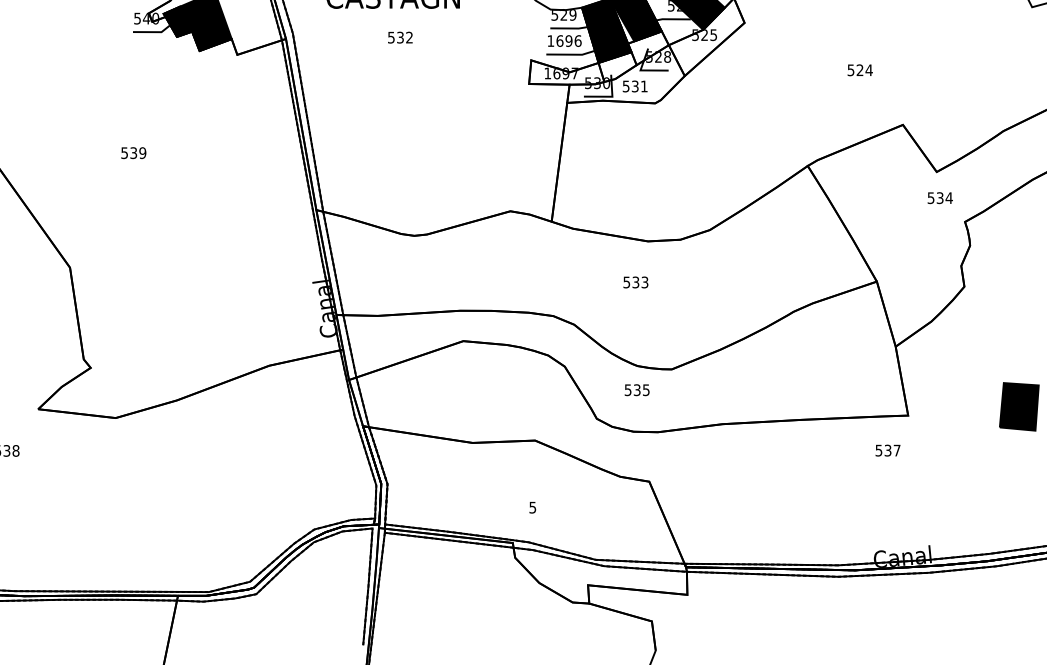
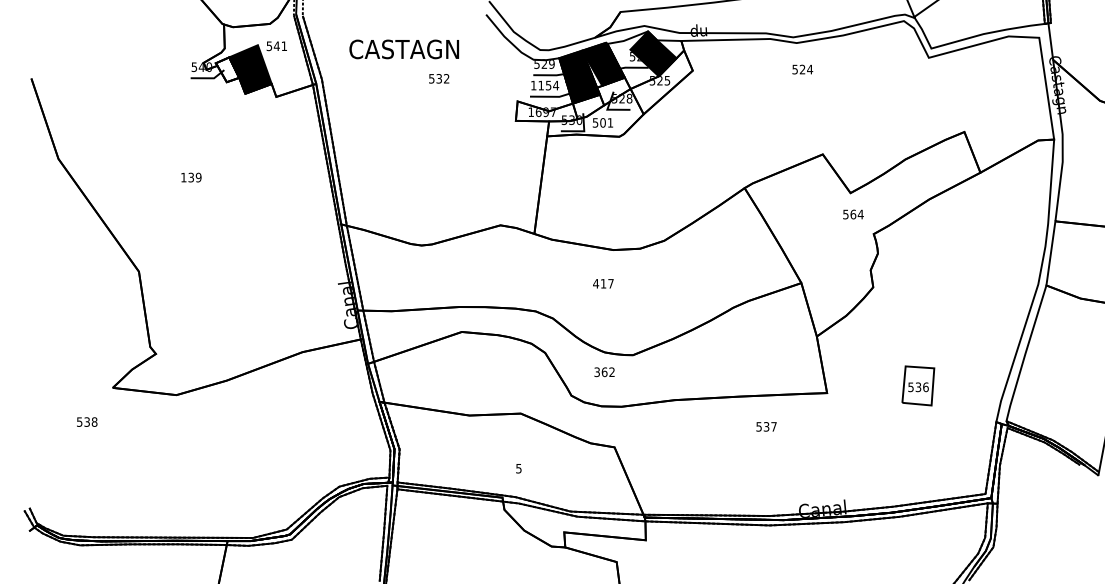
fill: (177, 21) -> (227, 69), removed
text: (400, 37) -> (439, 78), moved
text: (568, 40) -> (548, 85), 1696 -> 1154
text: (859, 70) -> (802, 69), moved
text: (634, 86) -> (602, 122), 531 -> 501
text: (124, 152) -> (183, 177), 539 -> 139
text: (940, 198) -> (853, 214), 534 -> 564
text: (635, 282) -> (603, 283), 533 -> 417
text: (637, 390) -> (604, 372), 535 -> 362
fill: (1019, 406) -> (918, 385), removed
text: (887, 450) -> (766, 426), moved

